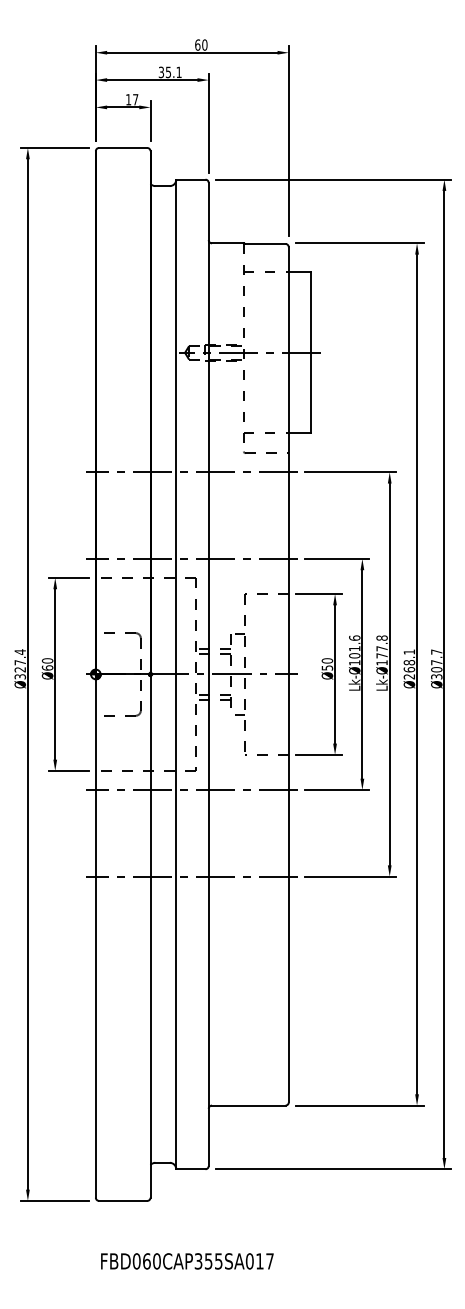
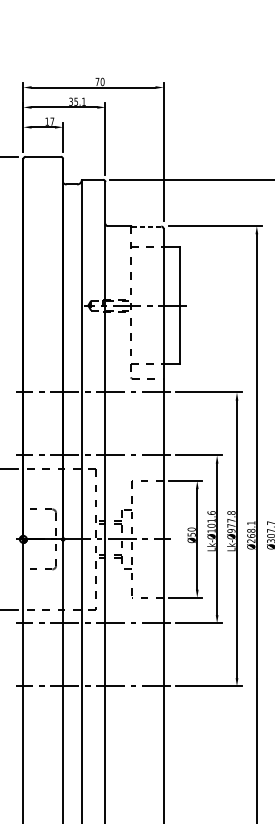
text: (197, 44) -> (97, 81), 60 -> 70
line: (265, 243) -> (146, 226), solid -> dashed
text: (381, 662) -> (231, 530), Lk-Ø177.8 -> Lk-Ø977.8

